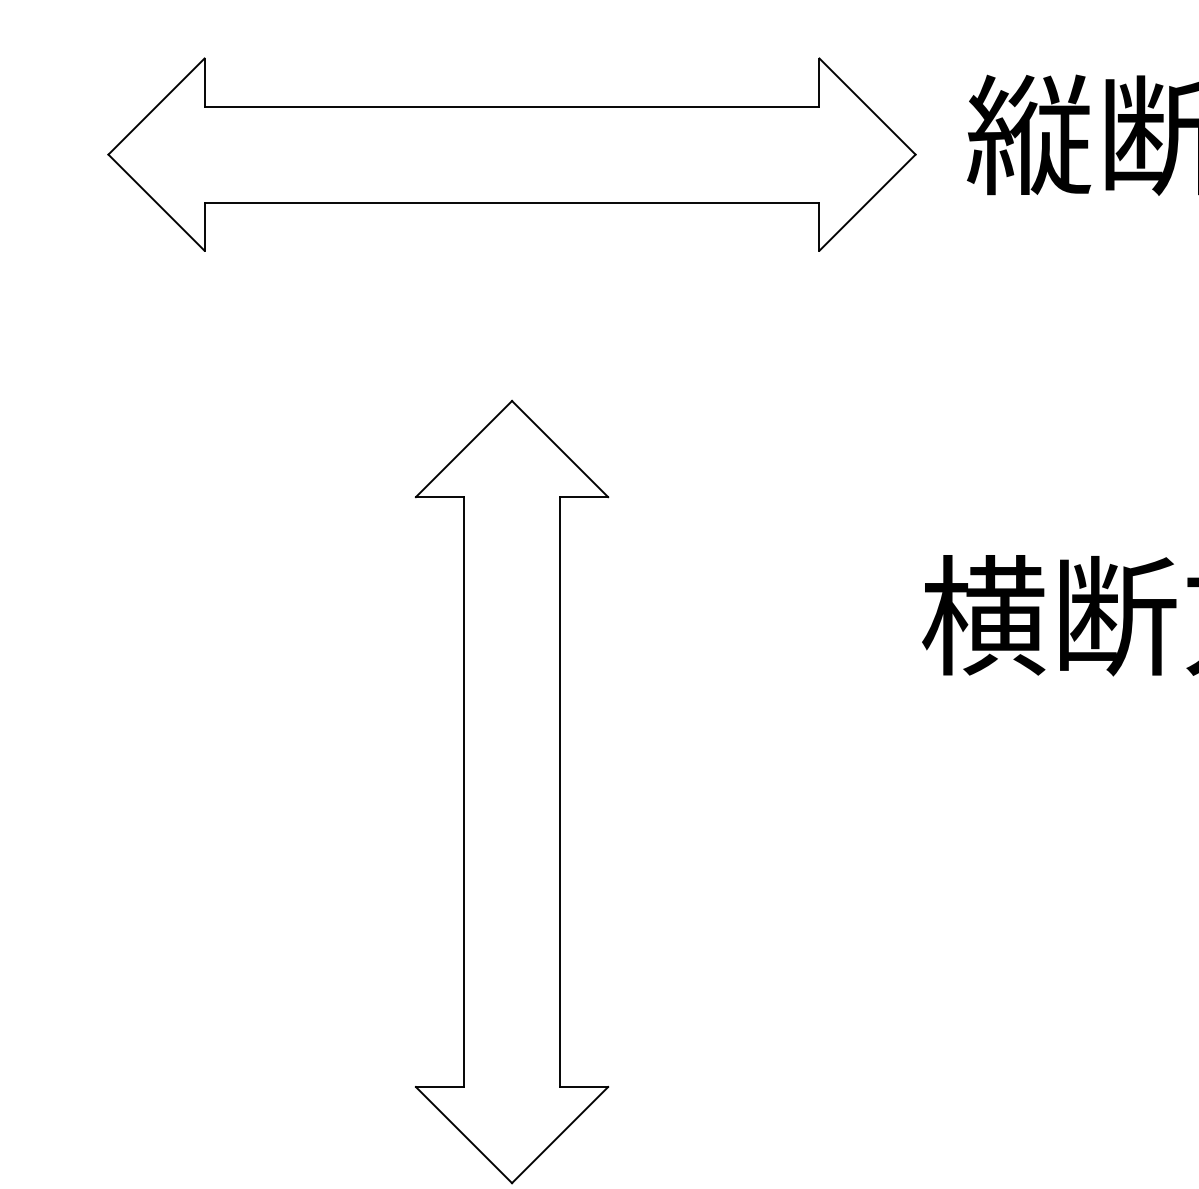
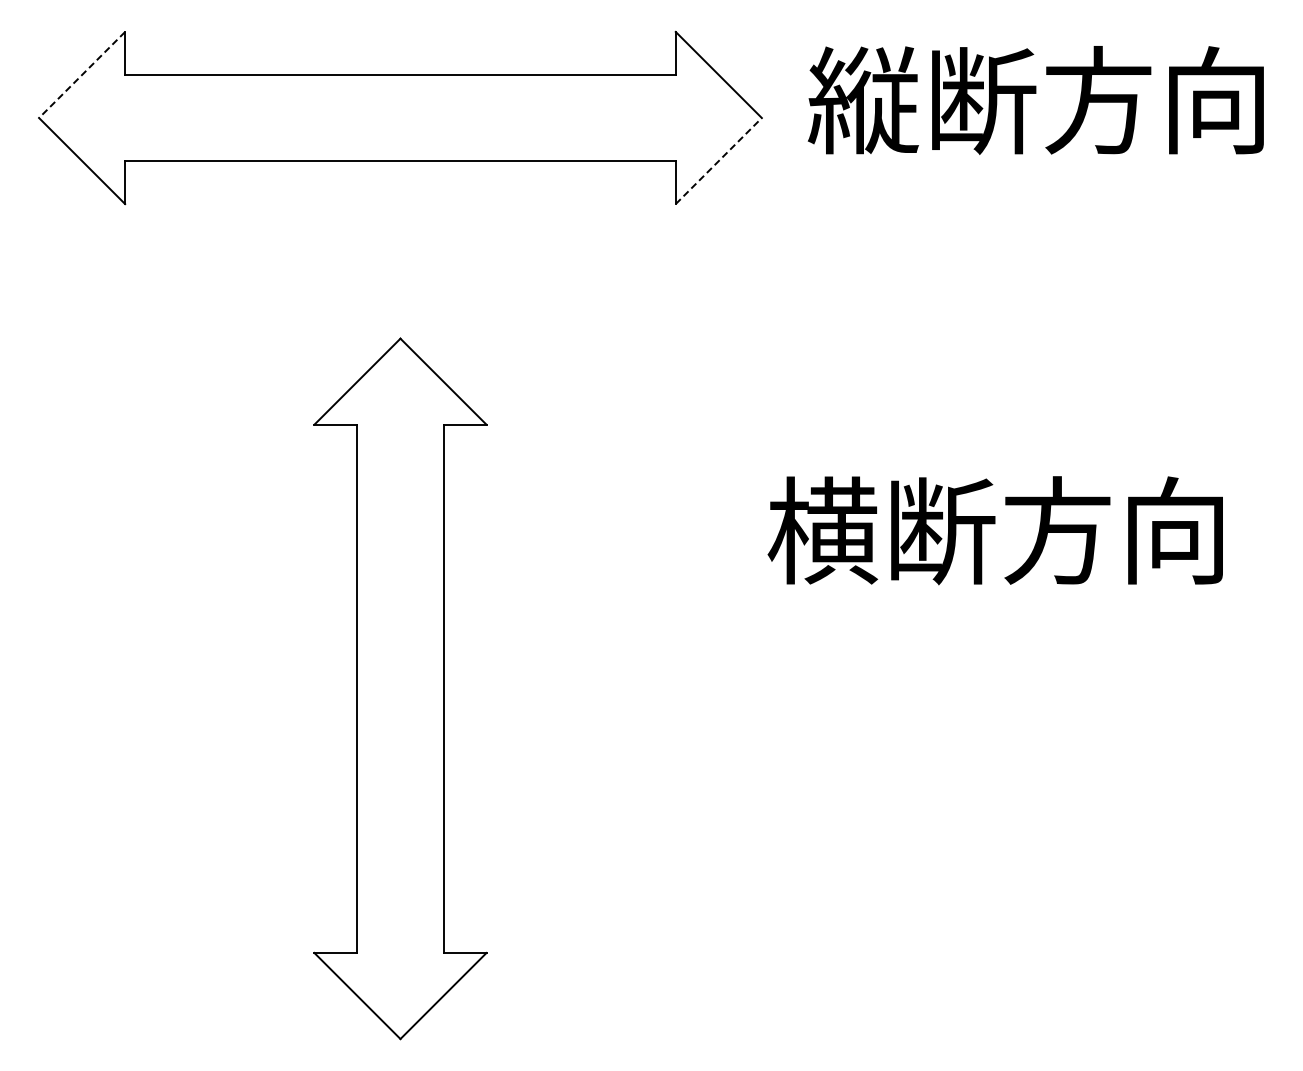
line: (156, 106) -> (82, 74), solid -> dashed
line: (867, 203) -> (718, 161), solid -> dashed

